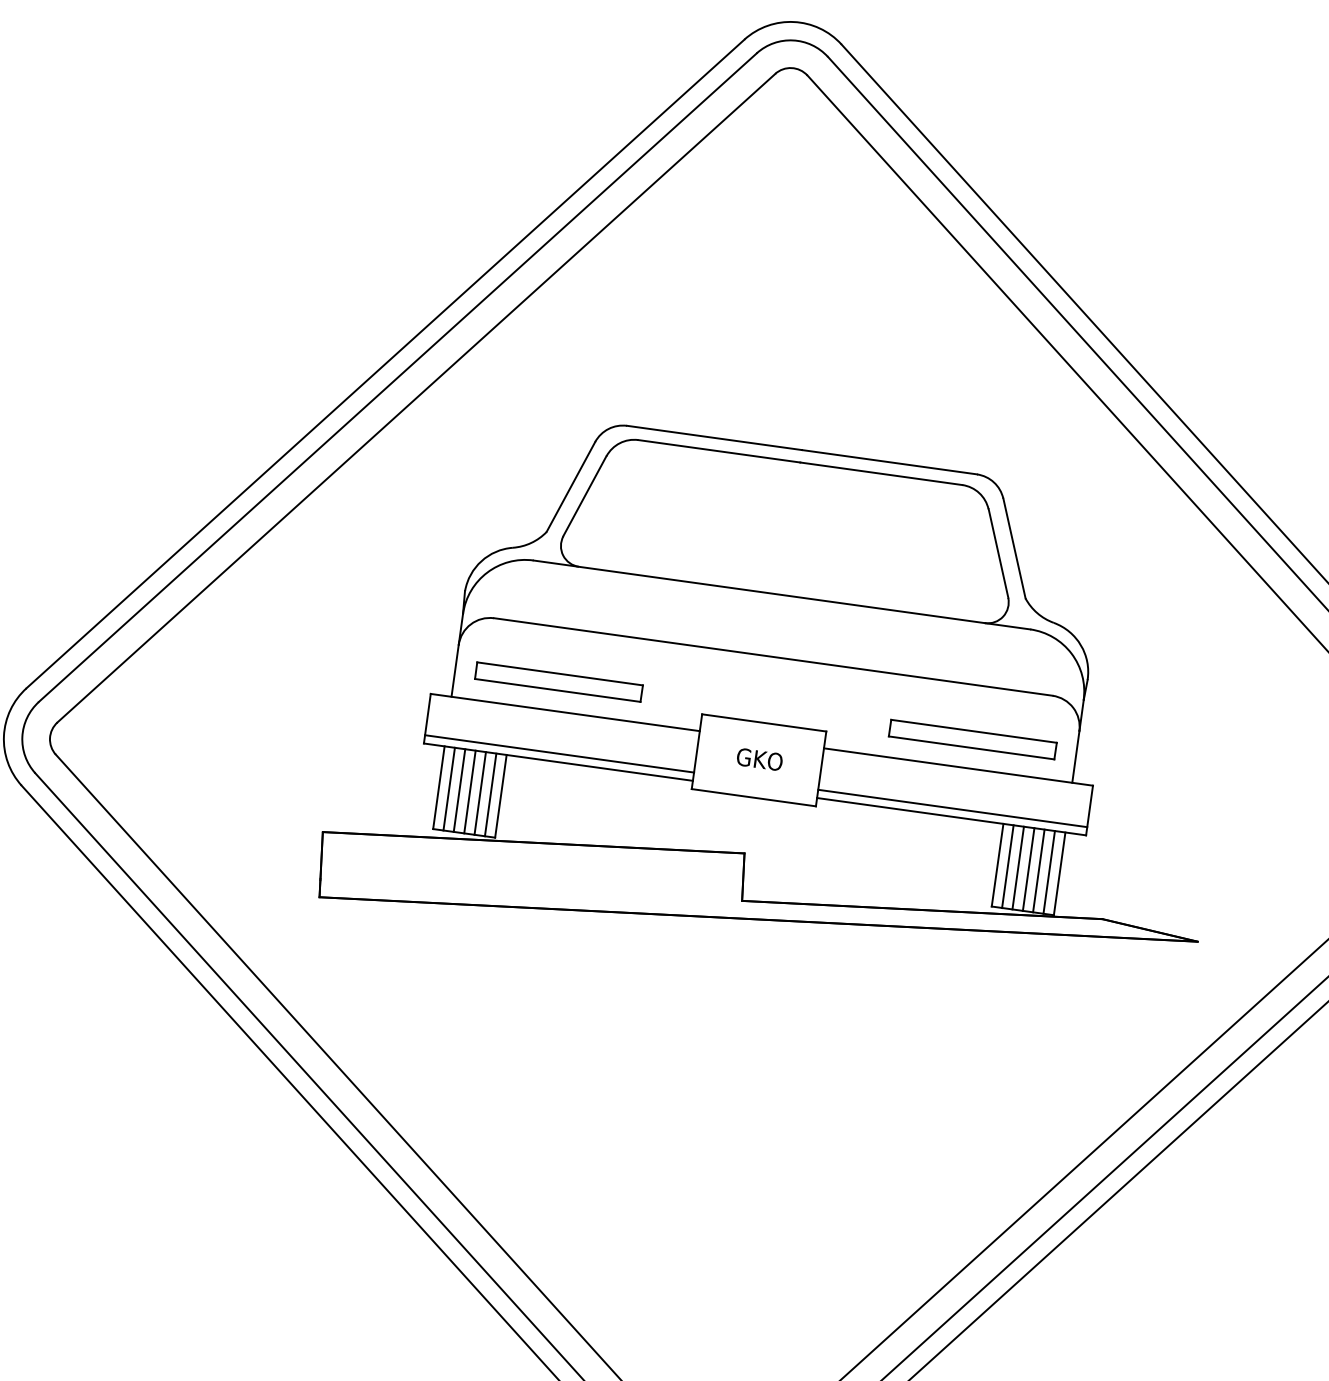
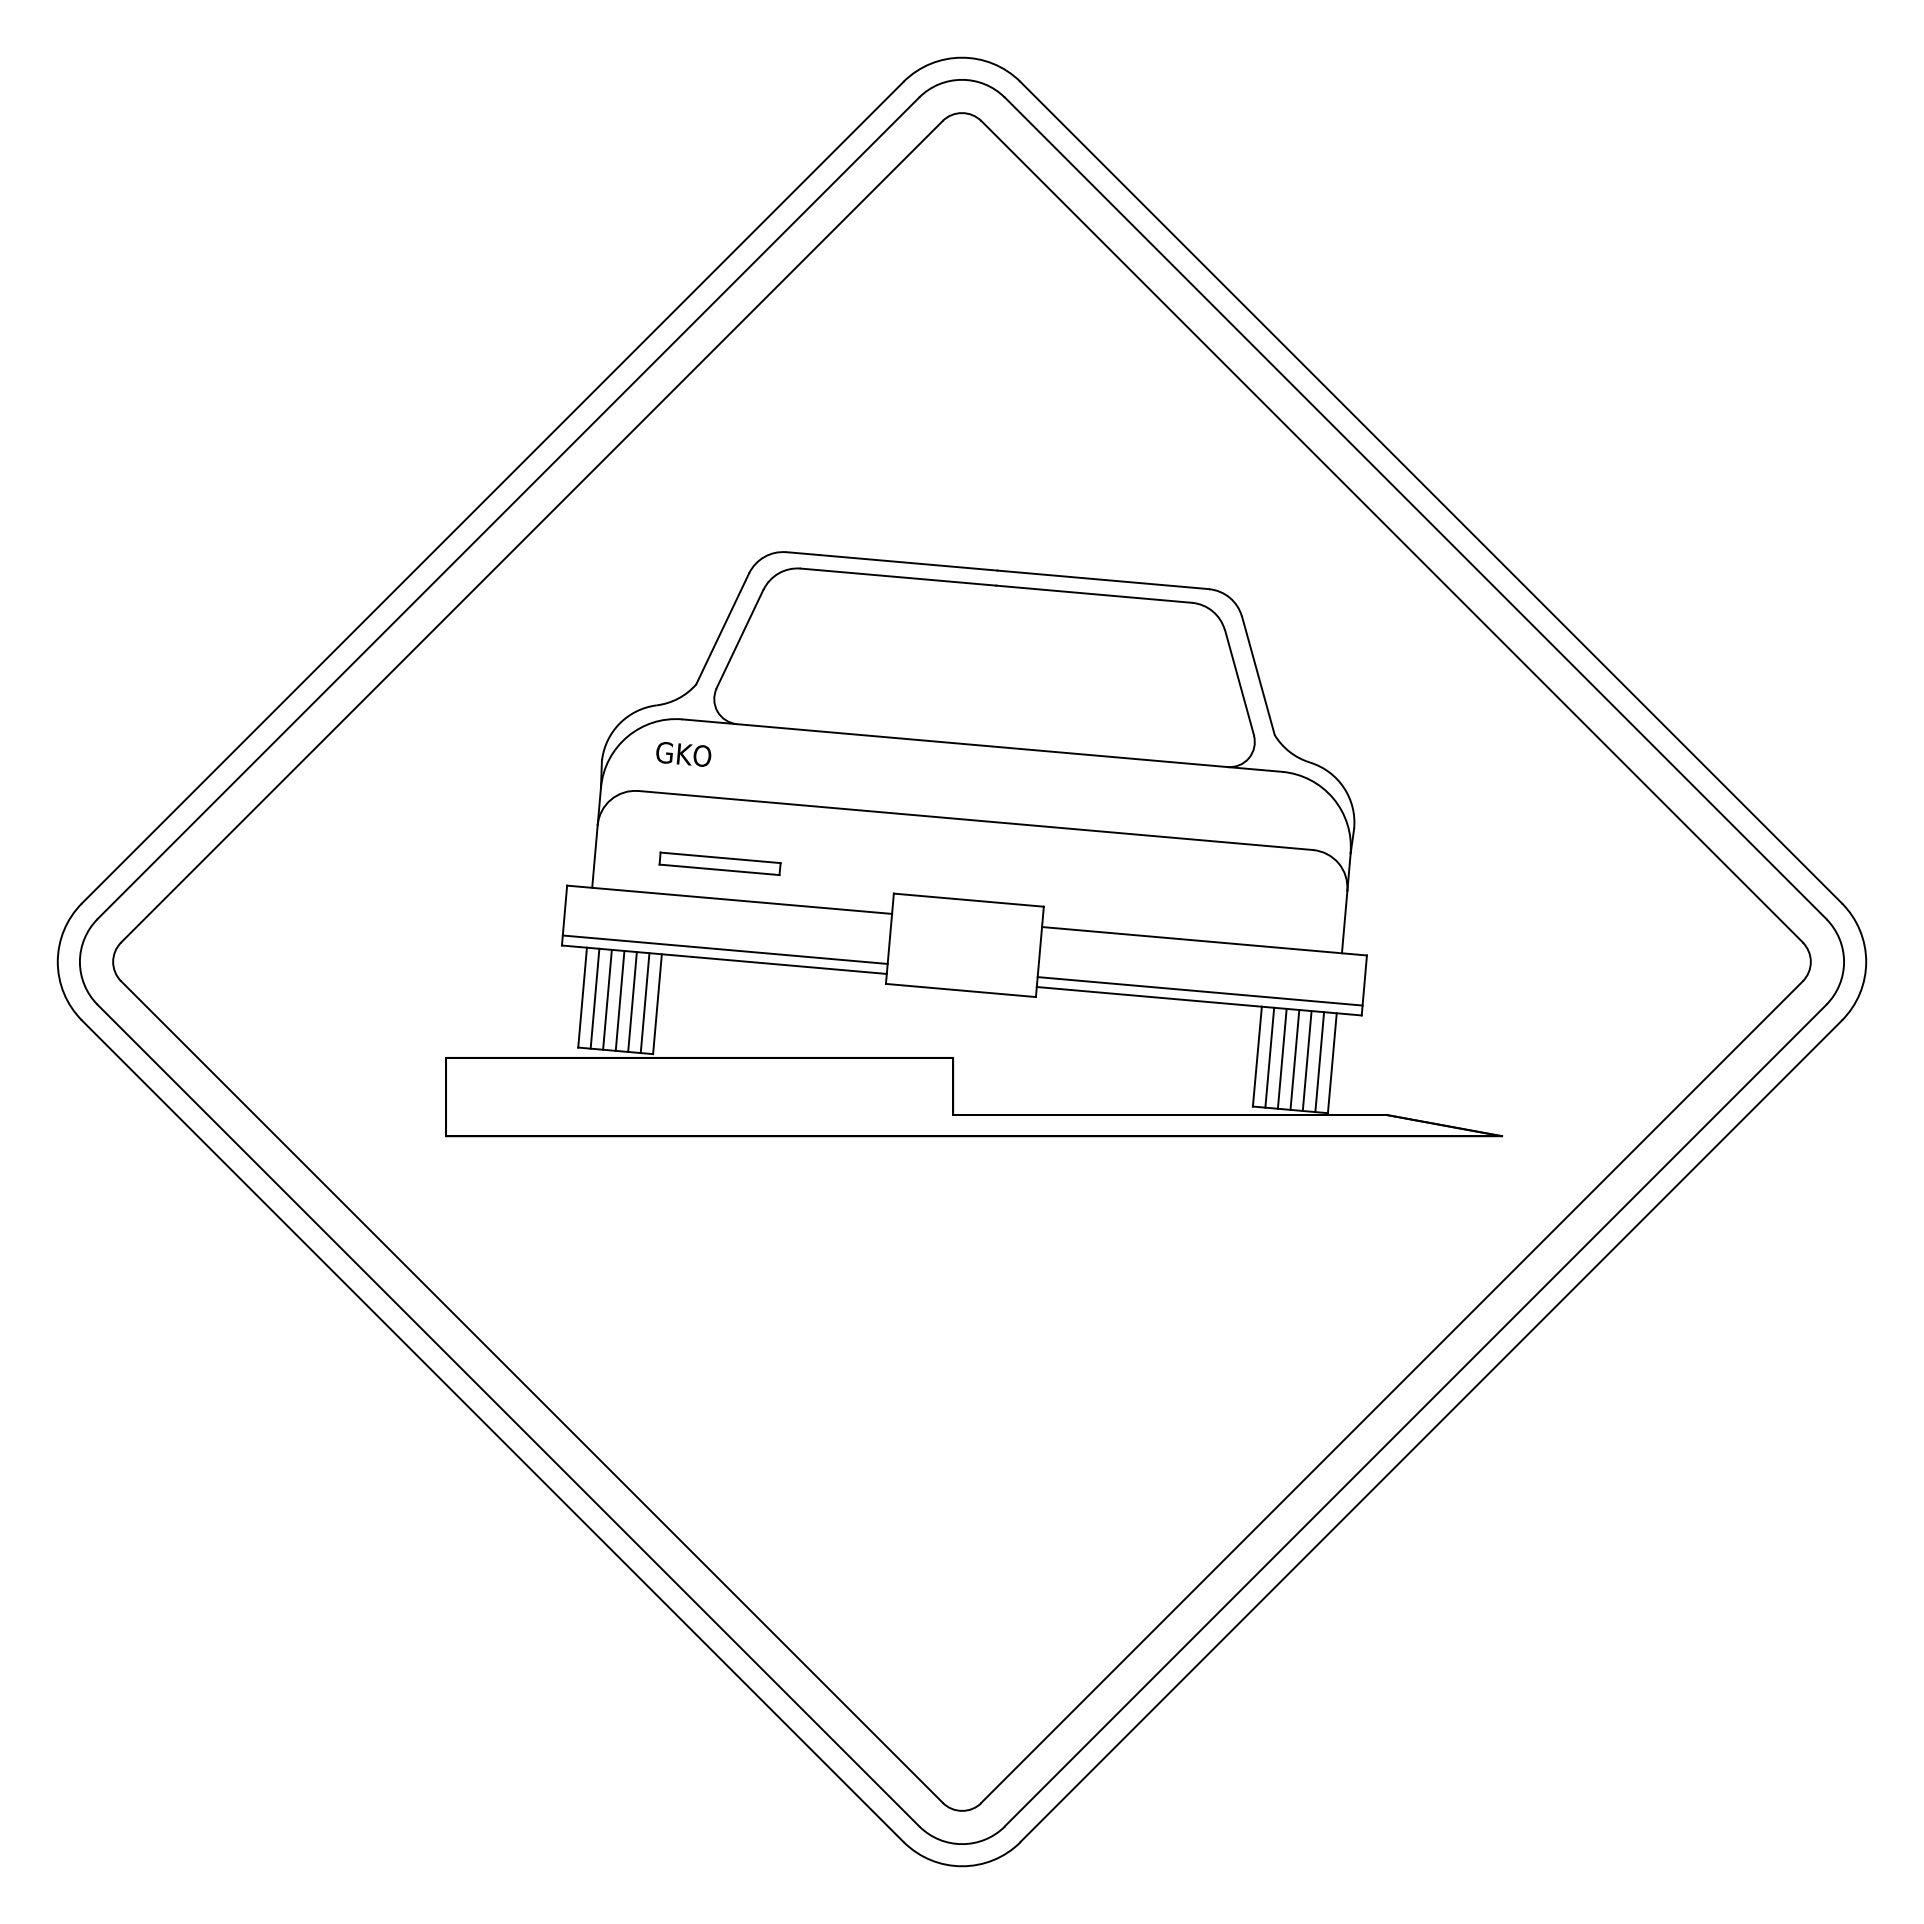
part: (558, 681) -> (719, 863), size x0.6
part: (972, 739) -> (1219, 907), removed
text: (759, 759) -> (683, 754), moved

